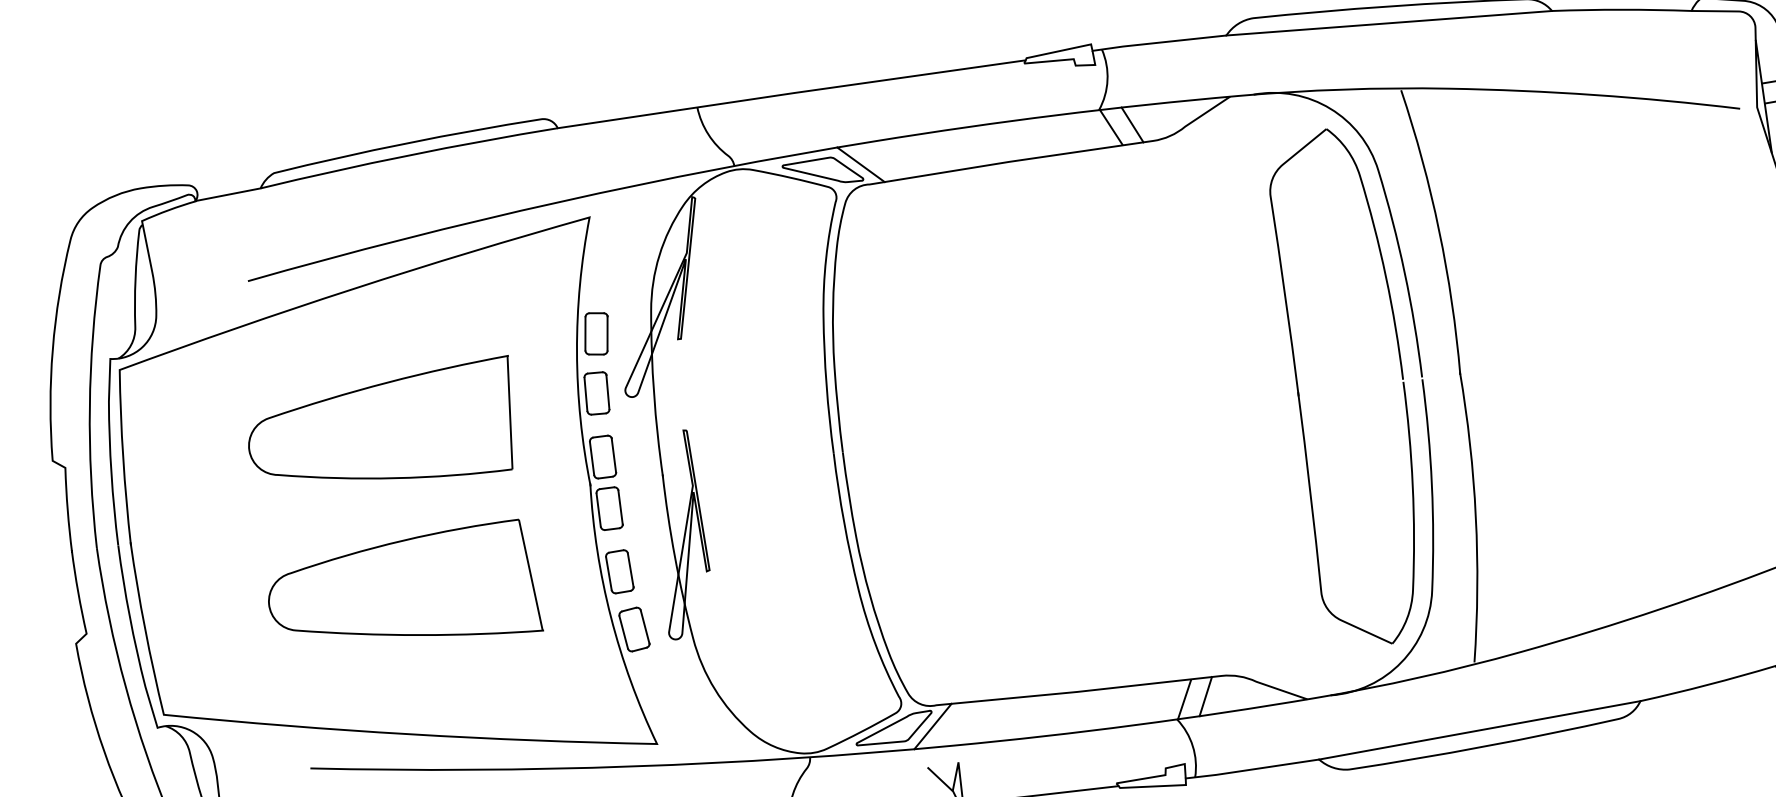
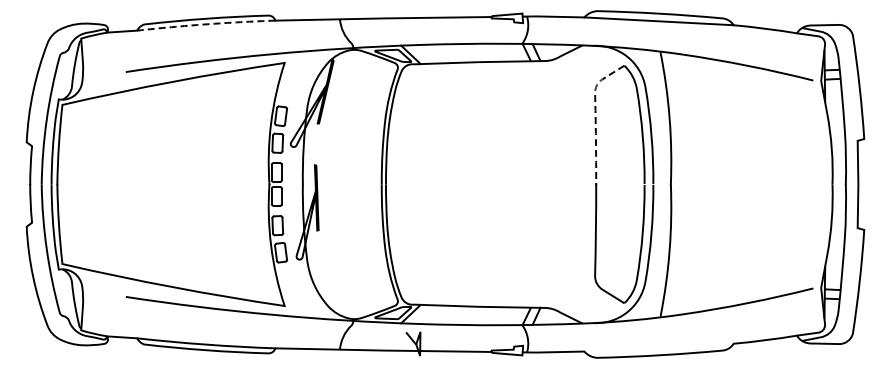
line: (409, 155) -> (206, 24), solid -> dashed
line: (1277, 242) -> (595, 114), solid -> dashed
part: (380, 428) -> (177, 146), removed
part: (401, 590) -> (177, 221), removed
line: (1478, 730) -> (658, 347), removed

